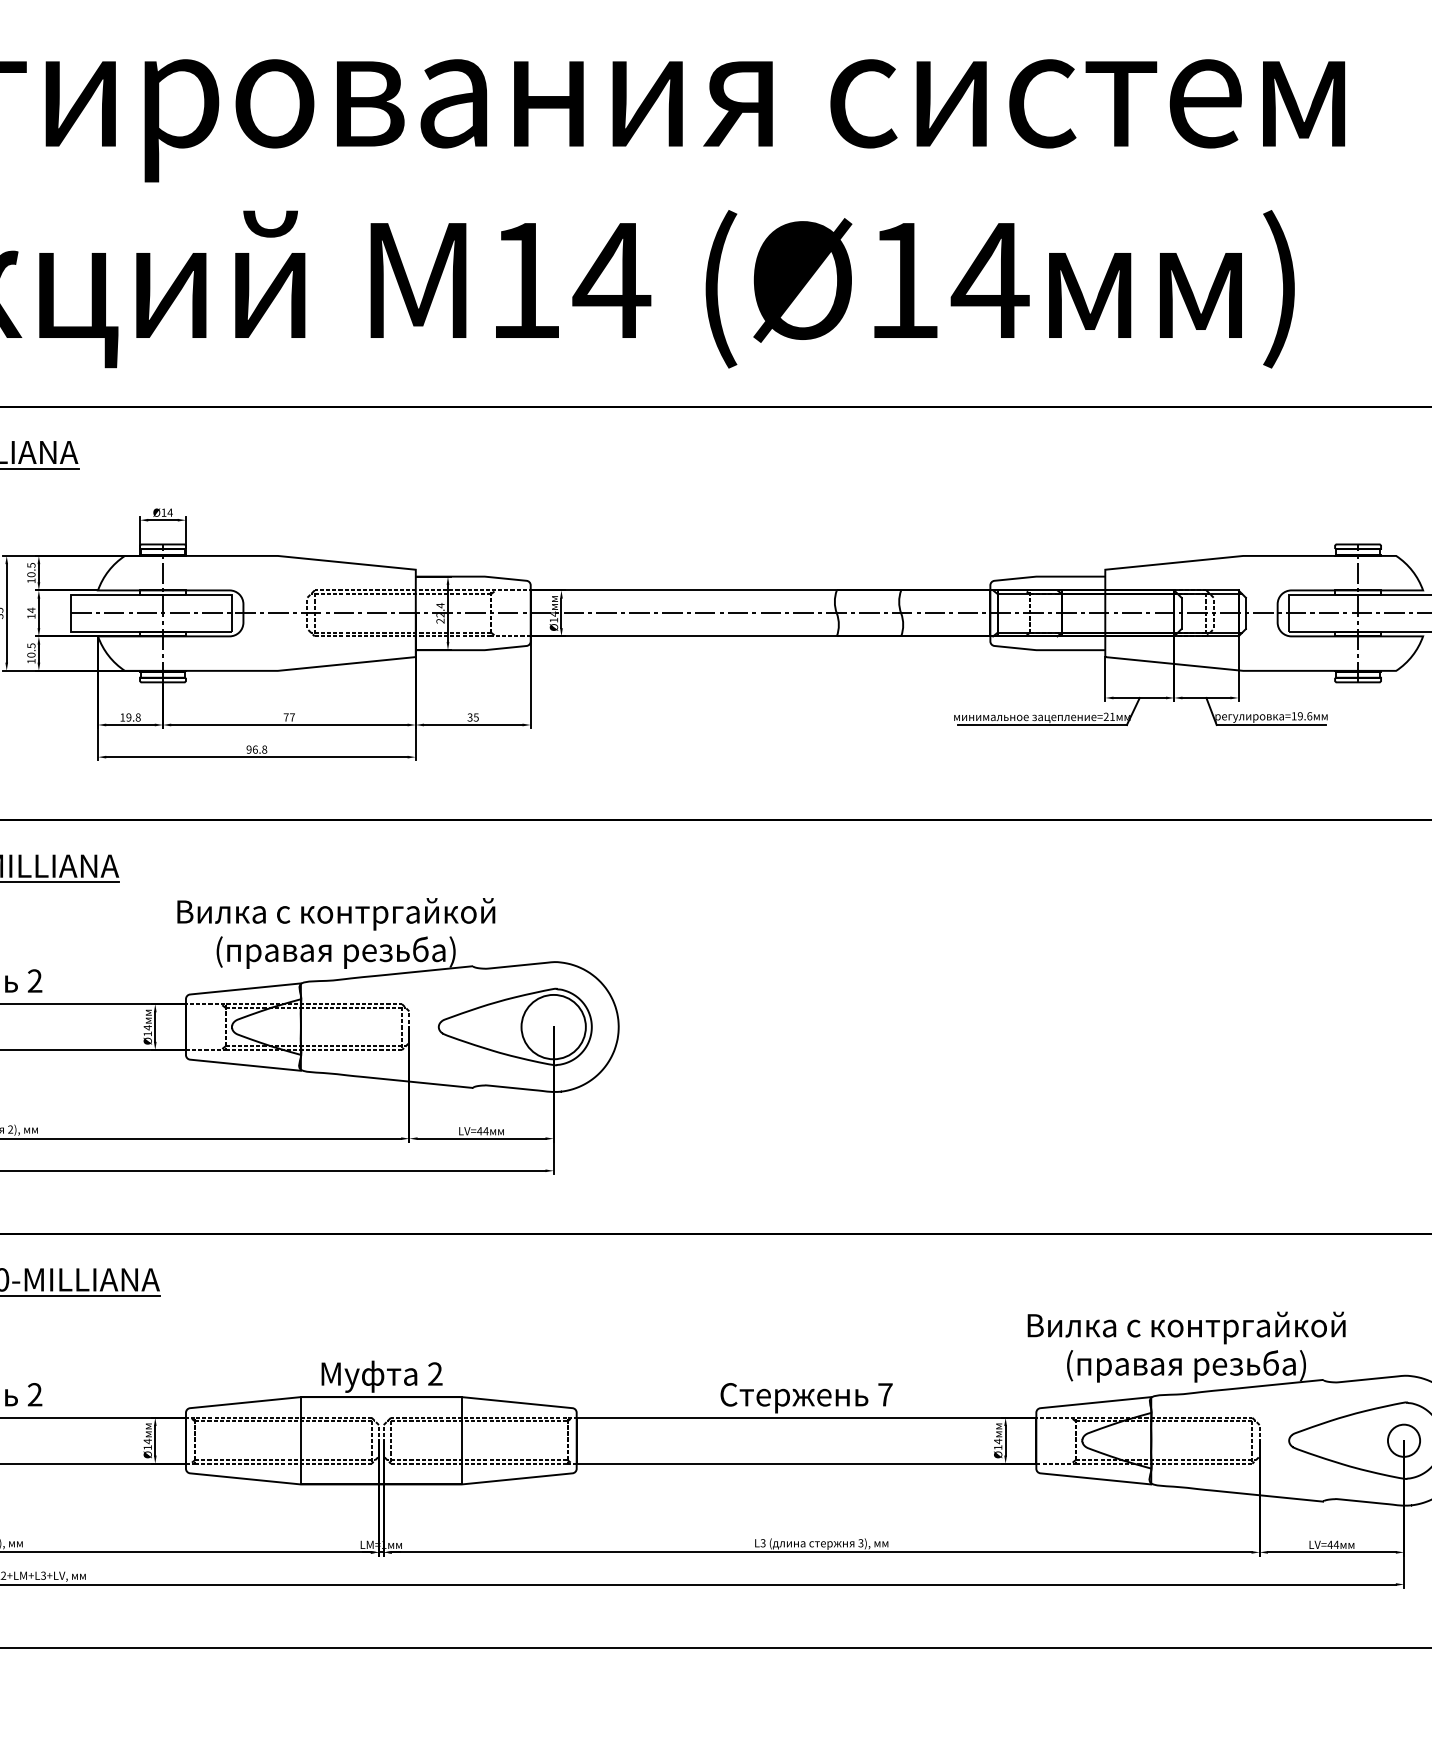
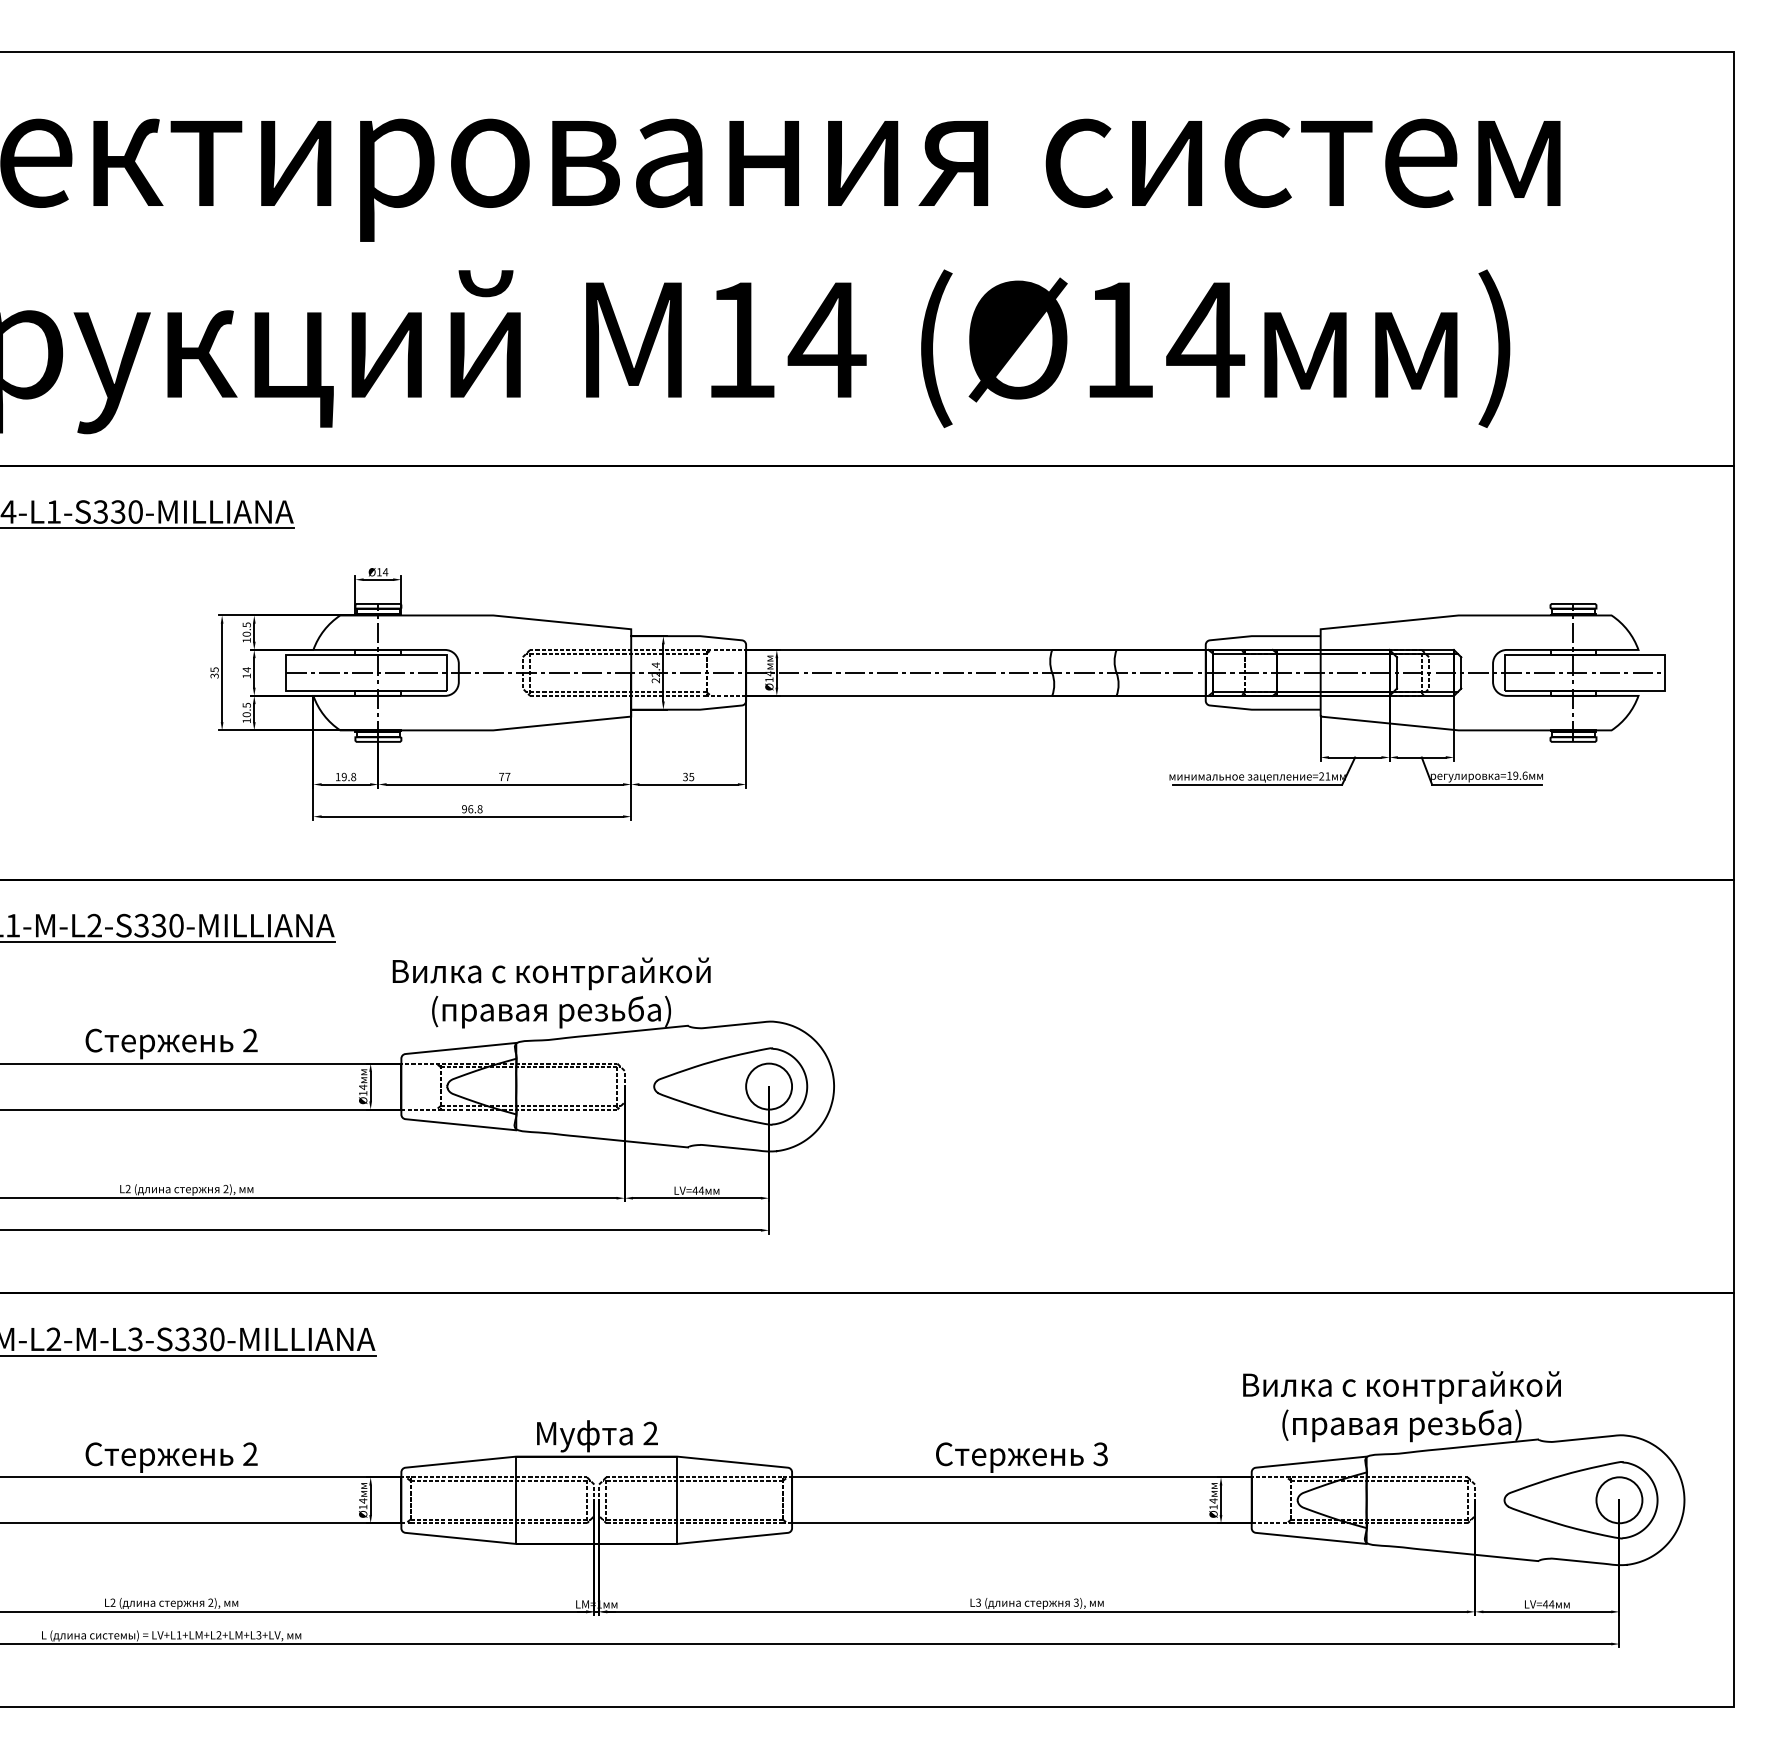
circle: (554, 1026) -> (769, 1086), size x0.71
text: (885, 1394) -> (1100, 1454), 7 -> 3
circle: (1404, 1440) -> (1619, 1500), size x1.43

